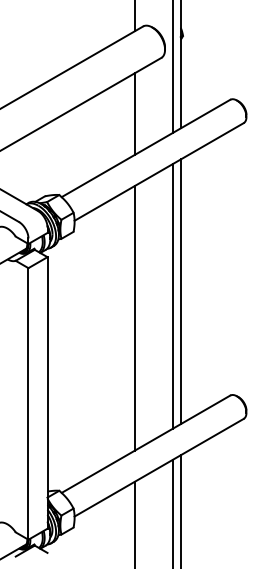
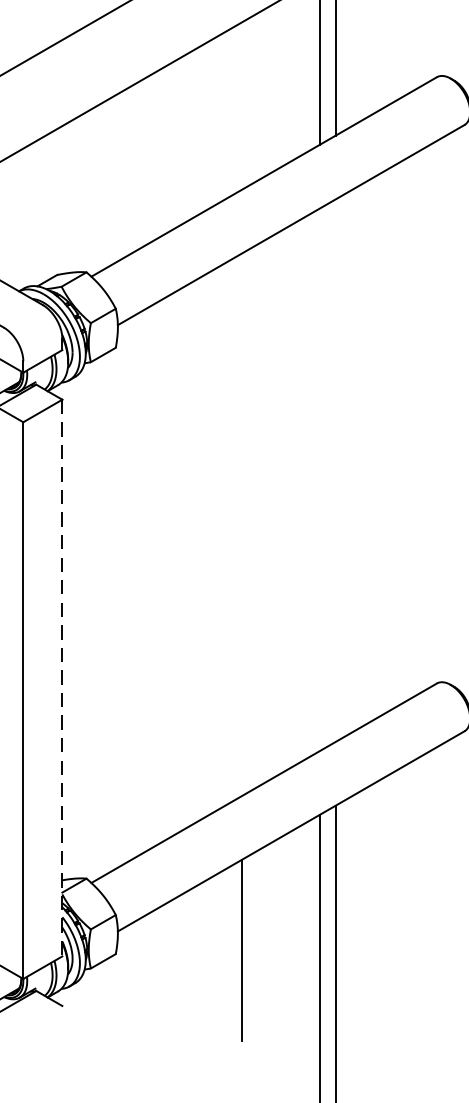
line: (135, 113) -> (242, 105), removed
line: (180, 291) -> (334, 470), removed
line: (173, 295) -> (320, 478), removed
line: (135, 317) -> (242, 523), removed
line: (47, 392) -> (62, 677), solid -> dashed

